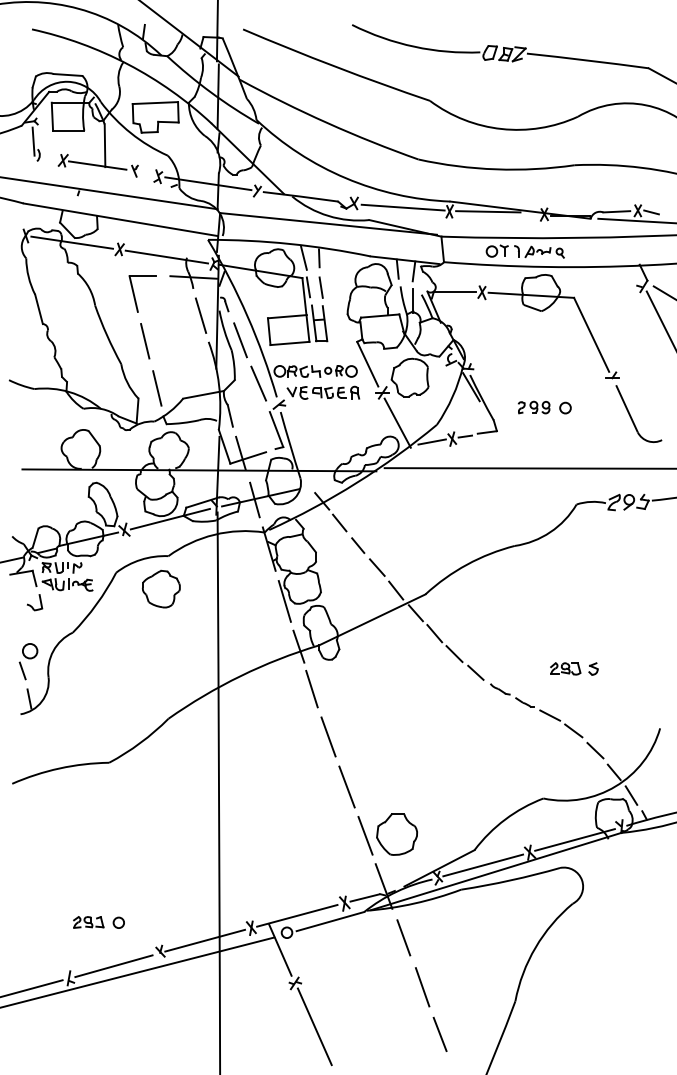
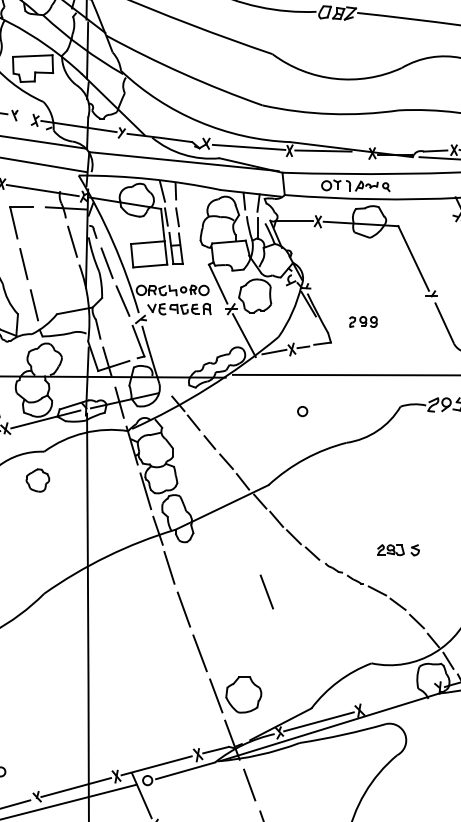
circle: (565, 407) -> (302, 411), moved
part: (160, 588) -> (37, 479), size x0.7
line: (423, 716) -> (266, 591), added
line: (574, 839) -> (398, 699), removed

